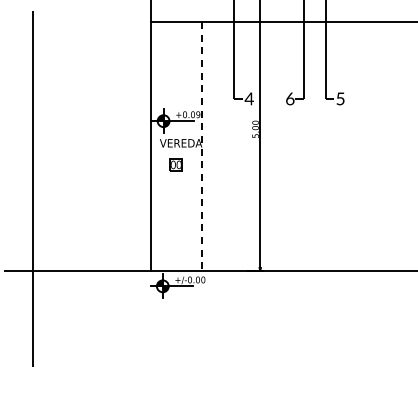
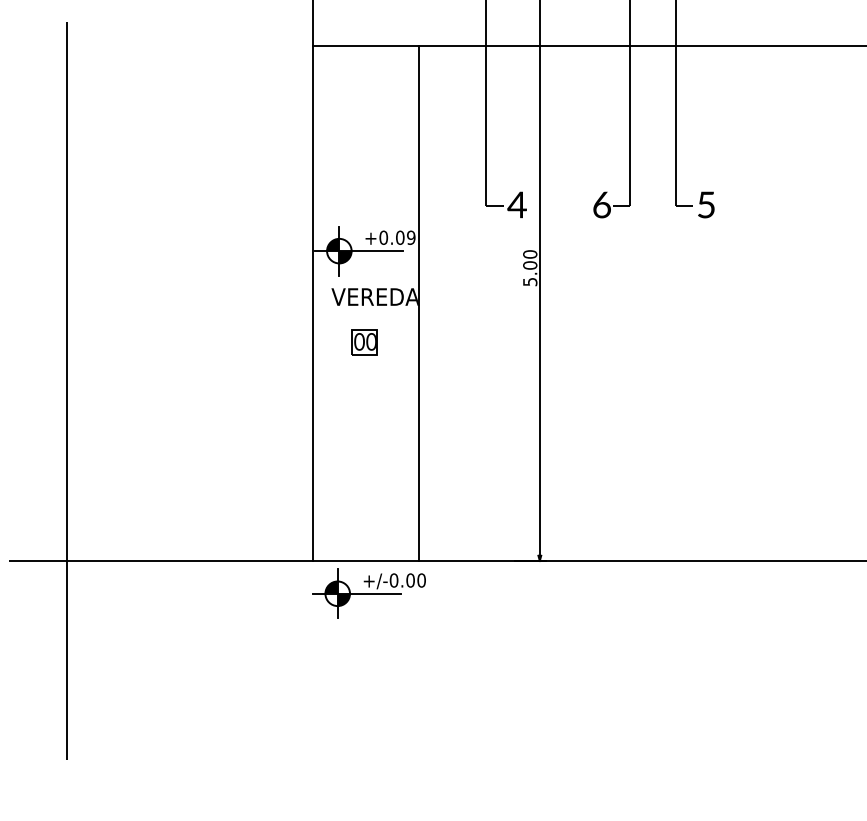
line: (201, 146) -> (417, 303), dashed -> solid

